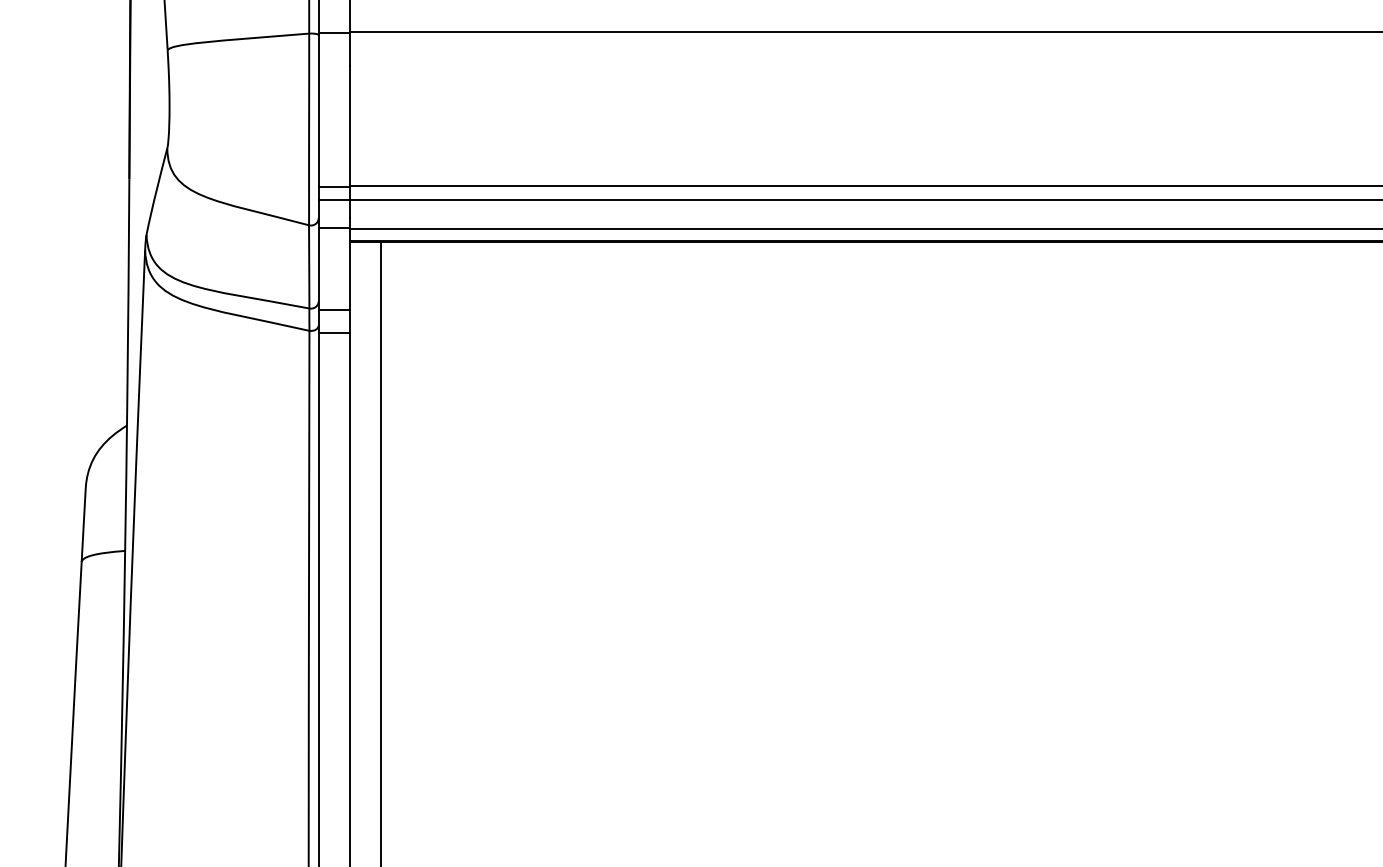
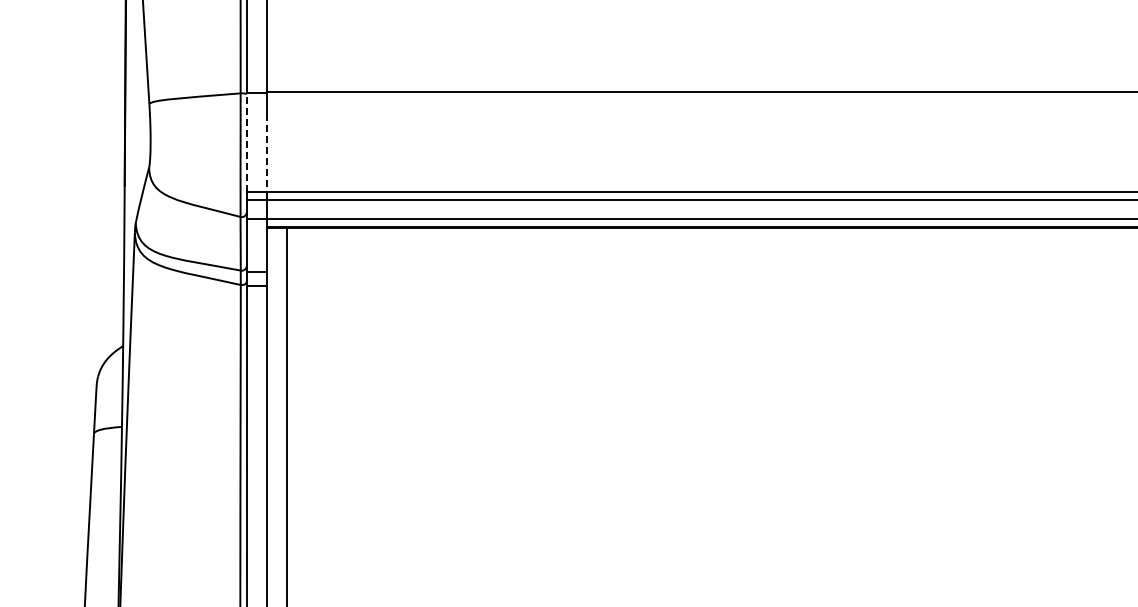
line: (318, 109) -> (246, 142), solid -> dashed
line: (349, 126) -> (266, 153), solid -> dashed

